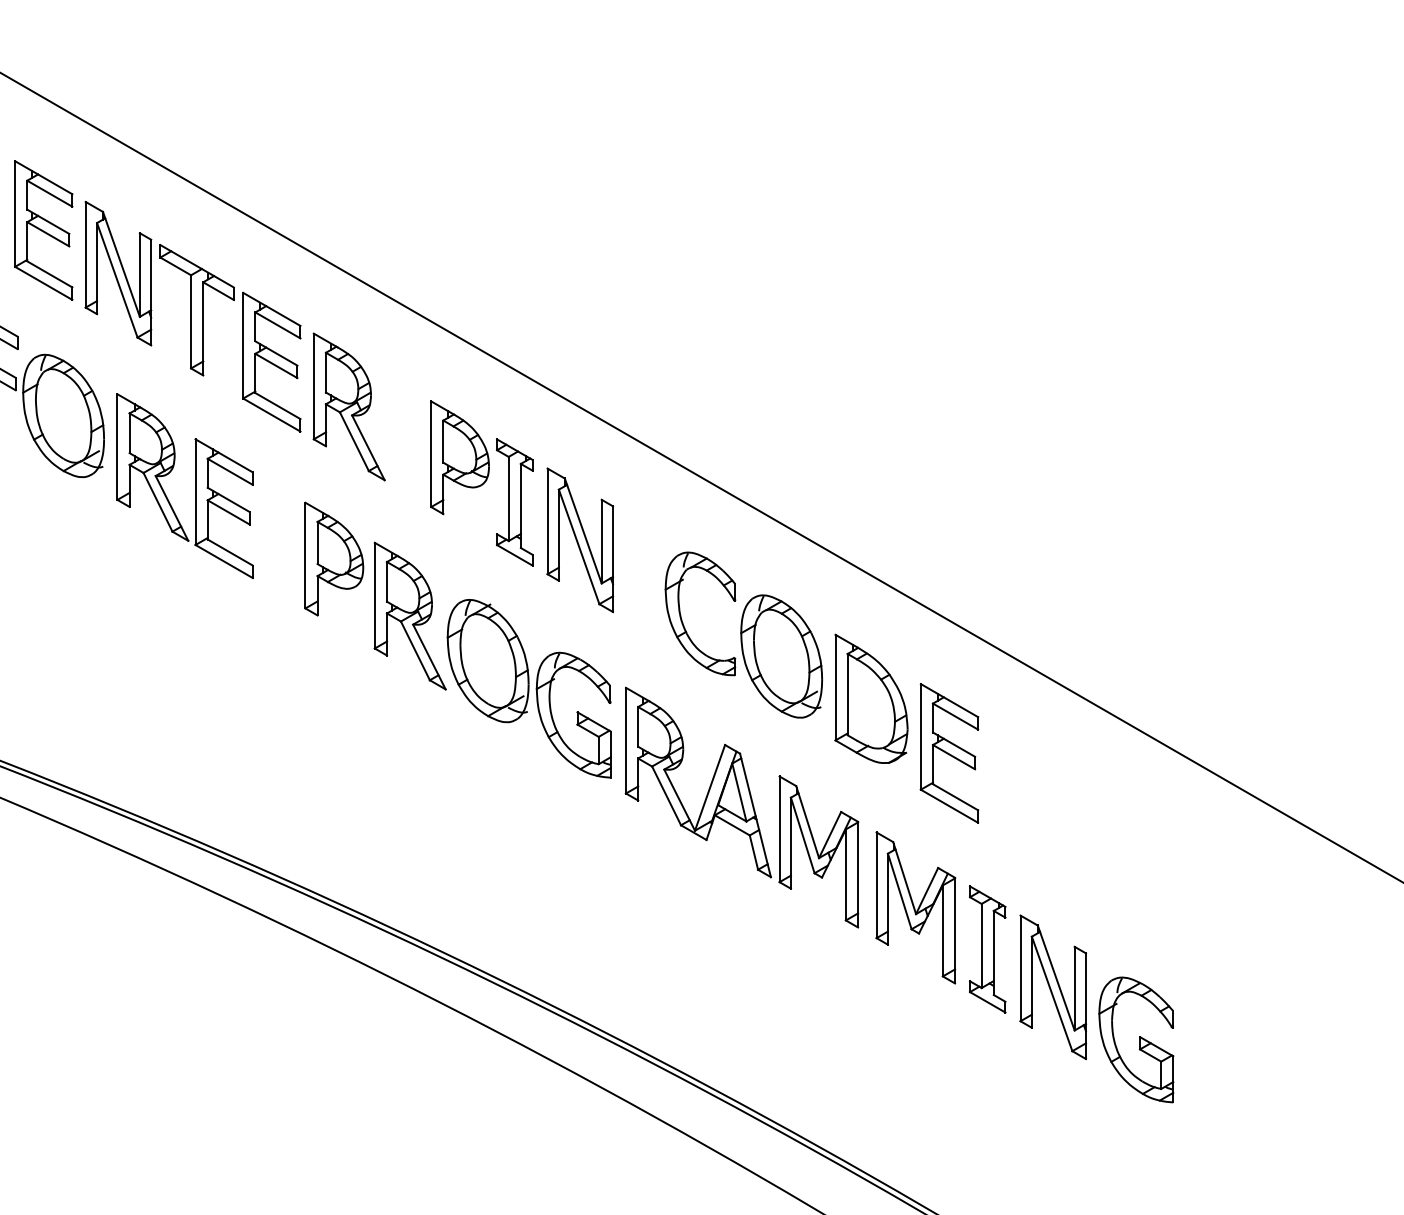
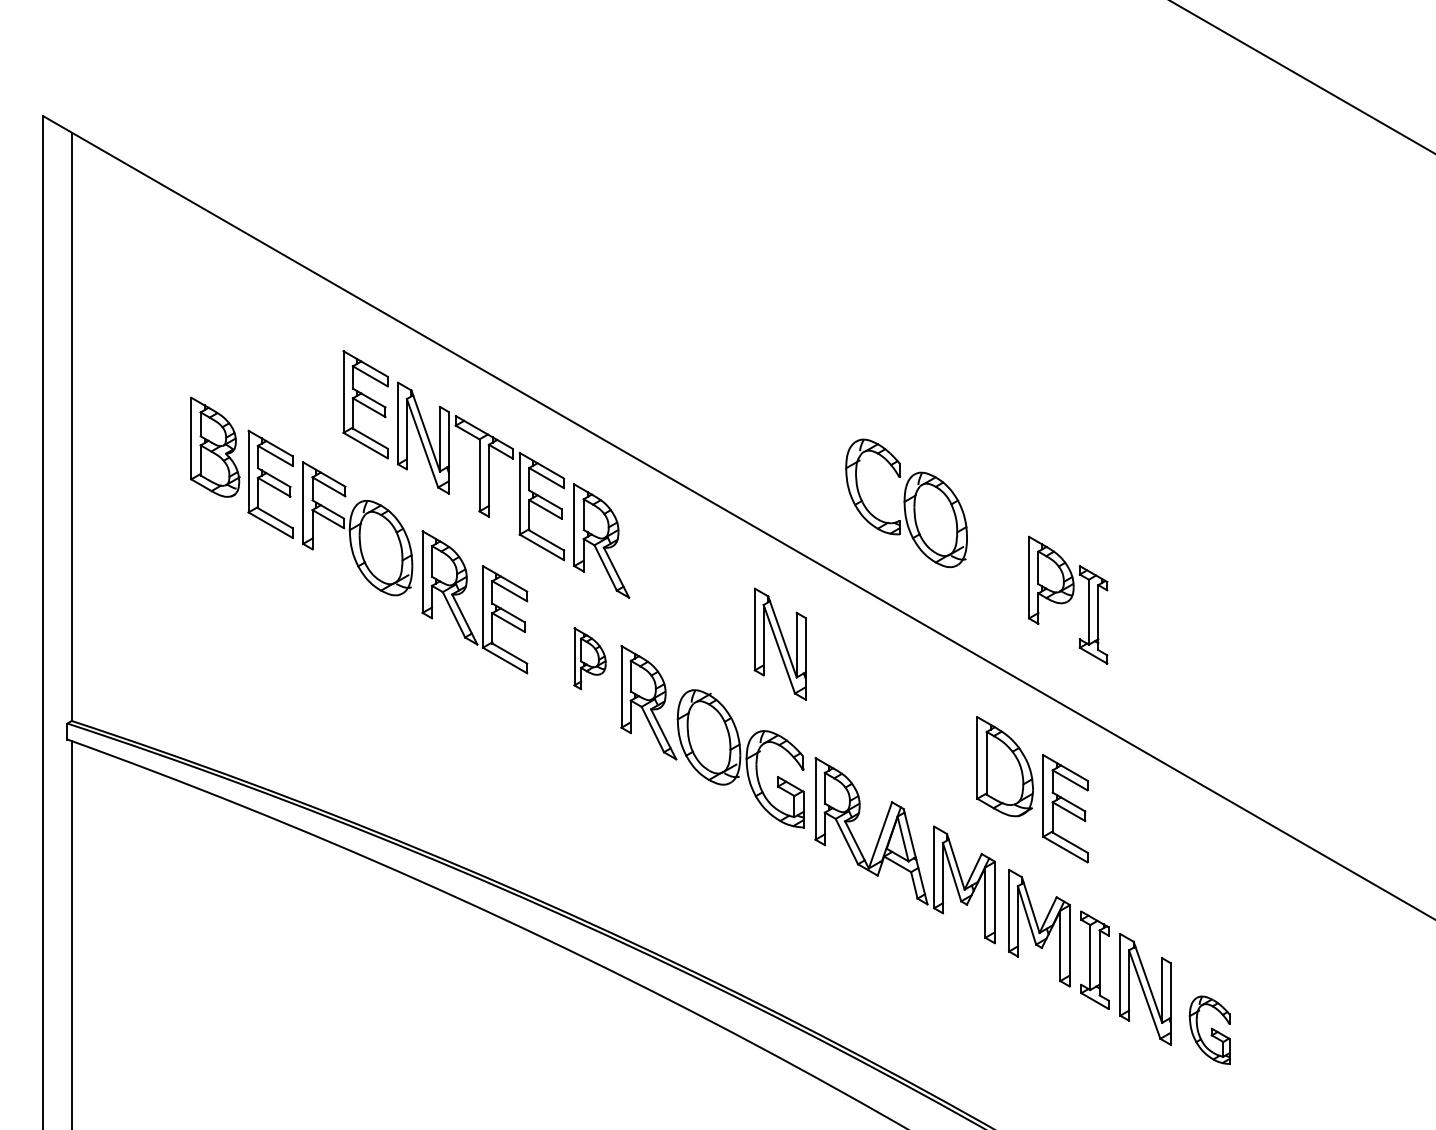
part: (480, 482) -> (1067, 599), moved
part: (333, 558) -> (589, 658), size x0.7
part: (743, 635) -> (906, 503), moved
part: (1135, 1040) -> (1209, 1030), size x0.7

